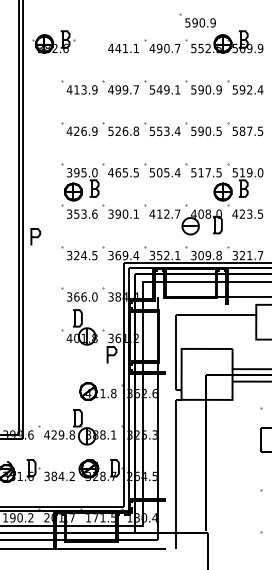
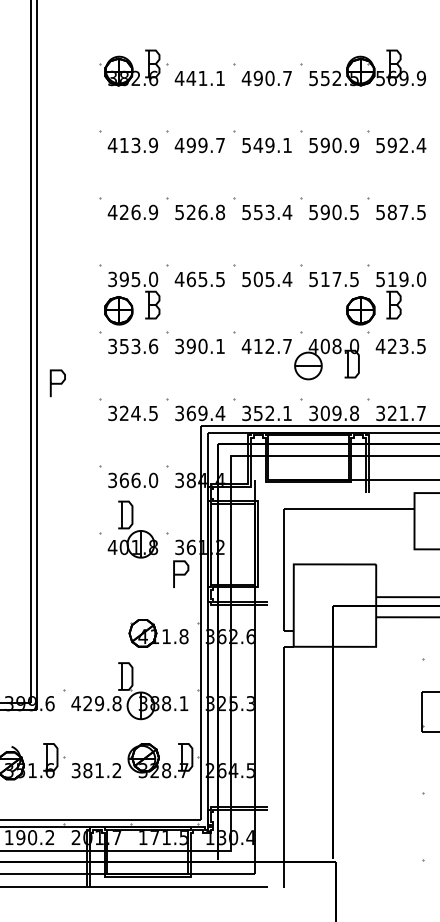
part: (197, 20) -> (319, 33), removed
part: (53, 41) -> (133, 67), moved
text: (61, 475) -> (99, 769), 384.2 -> 381.2

